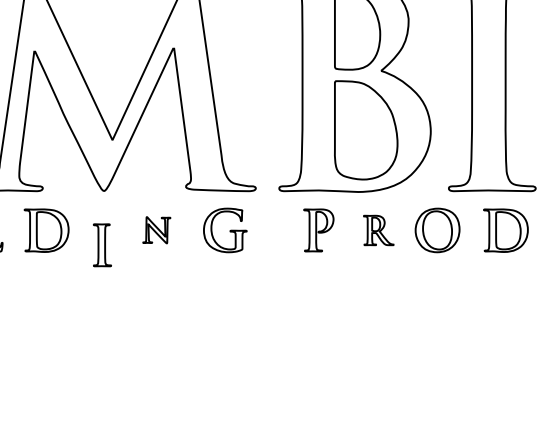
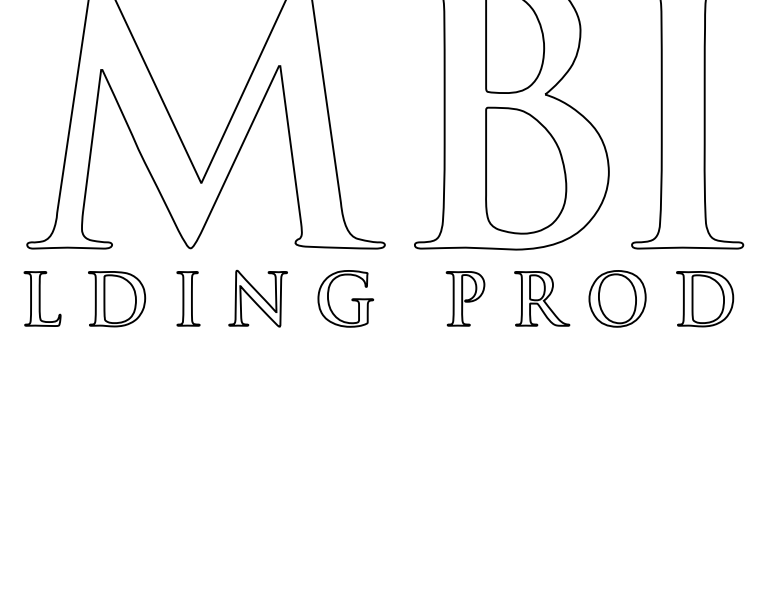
part: (156, 230) -> (257, 298), size x1.67
part: (378, 230) -> (542, 298), size x1.43
part: (102, 245) -> (188, 298), moved

